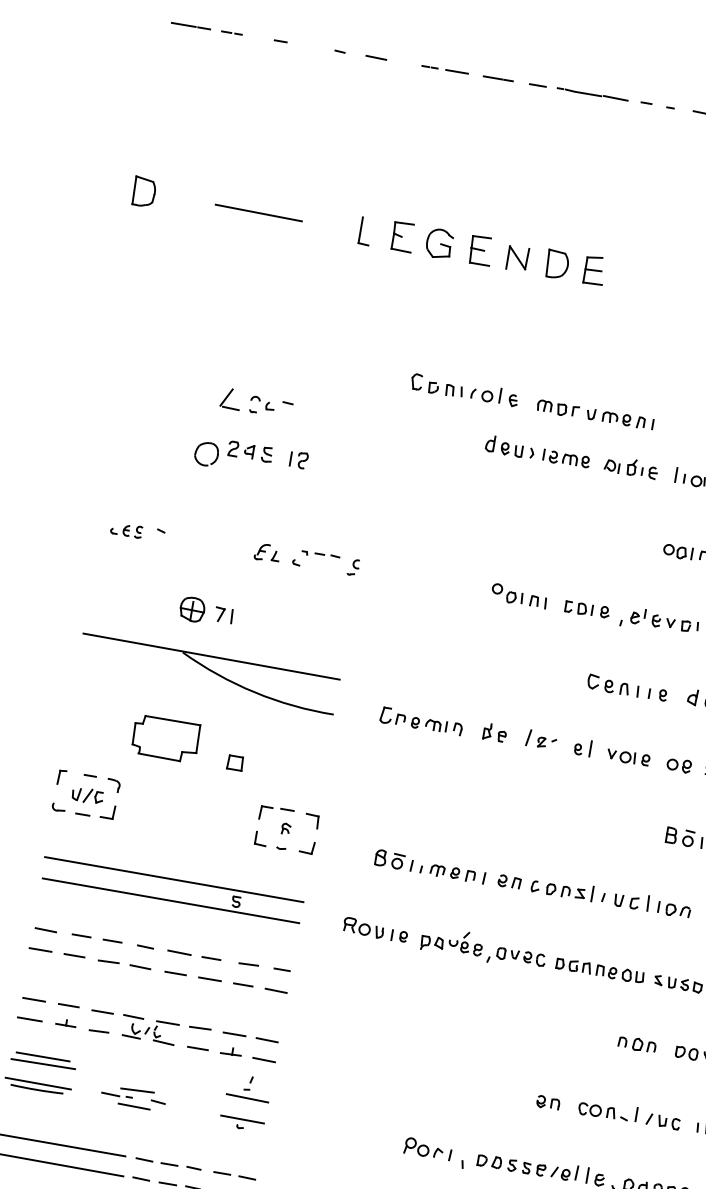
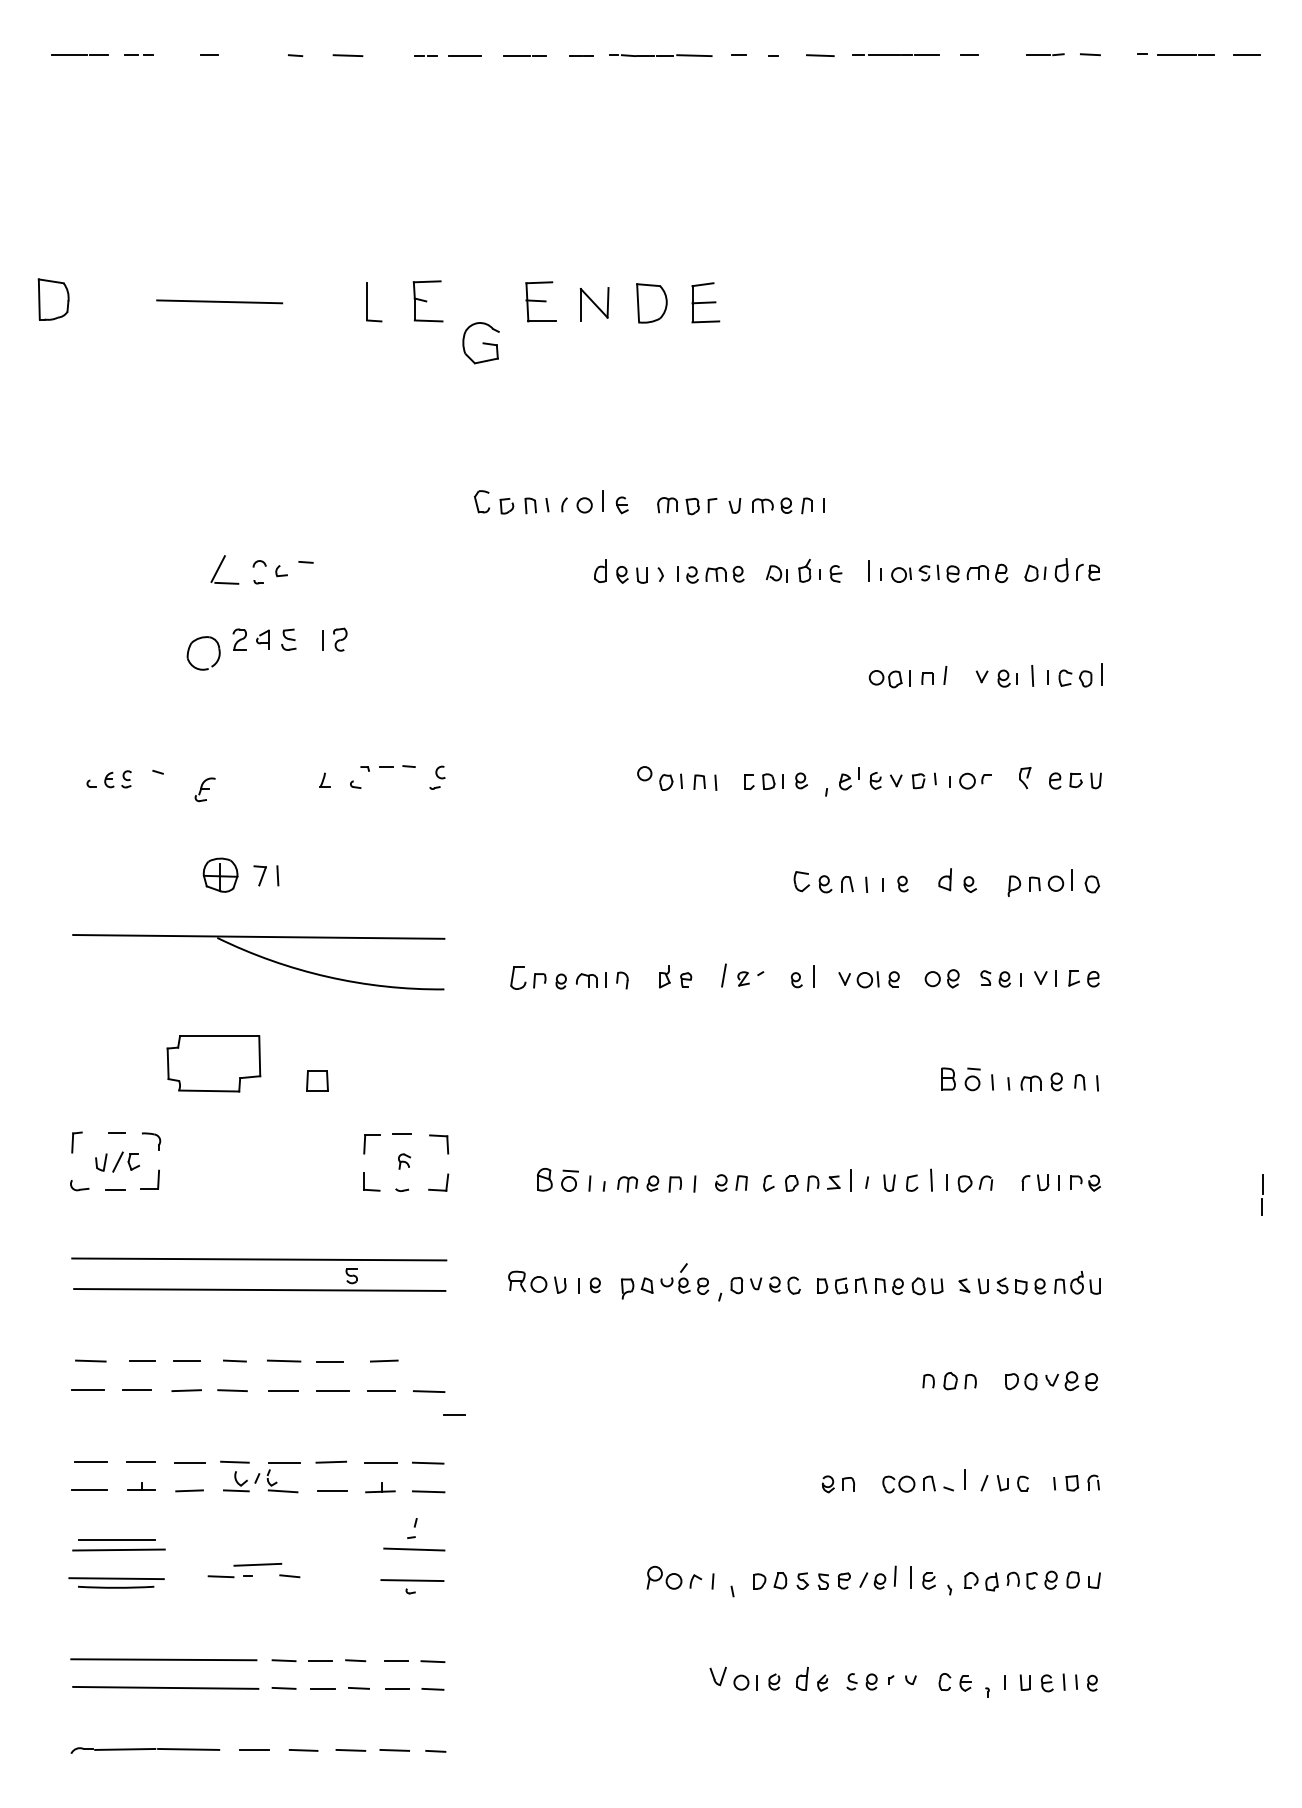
part: (439, 243) -> (480, 343), moved
part: (261, 551) -> (204, 789), moved
line: (282, 969) -> (454, 1414), moved
line: (133, 1106) -> (256, 1587), removed

